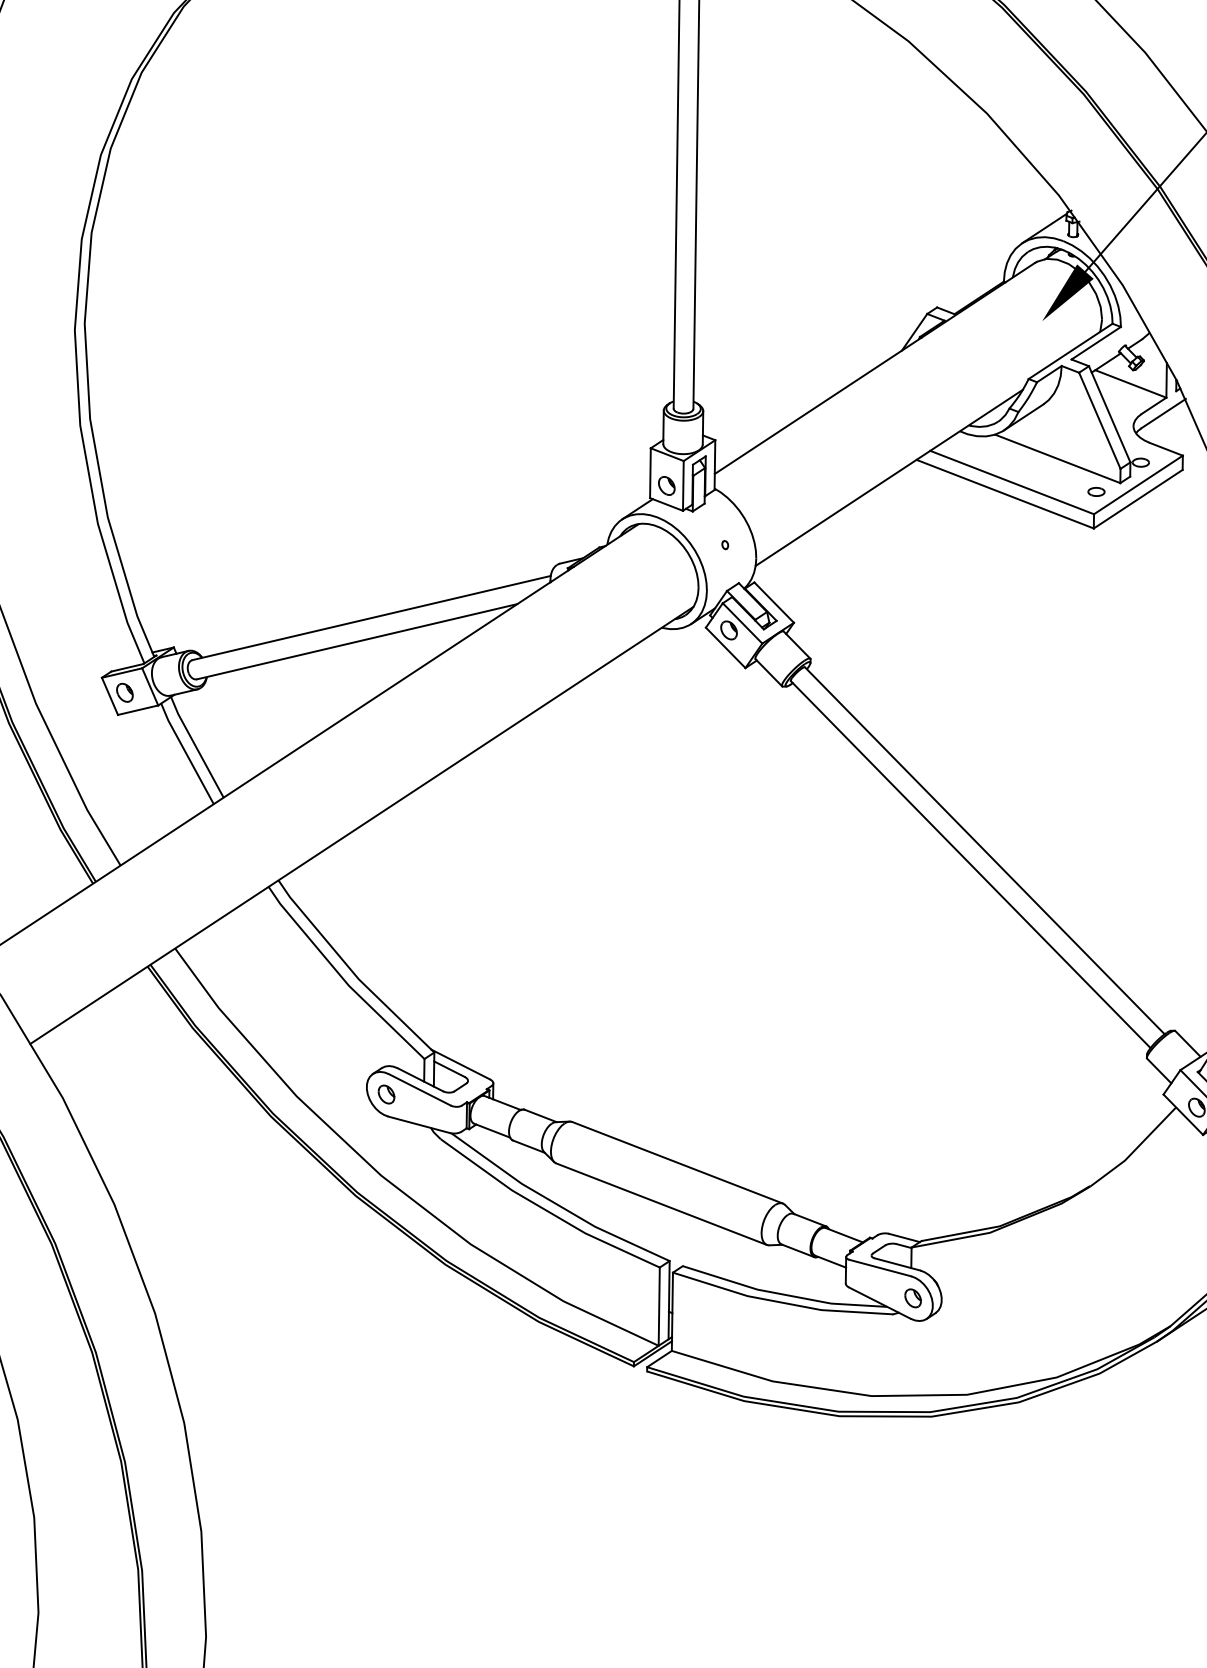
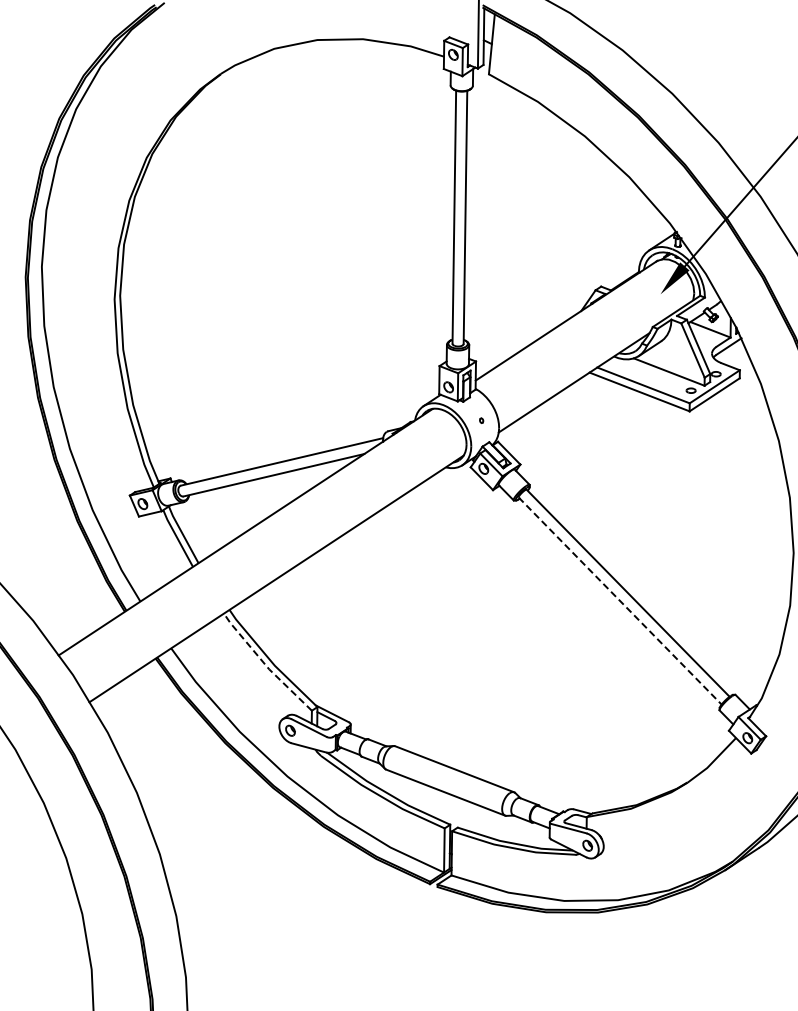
line: (971, 865) -> (620, 601), solid -> dashed
line: (340, 977) -> (264, 664), solid -> dashed

